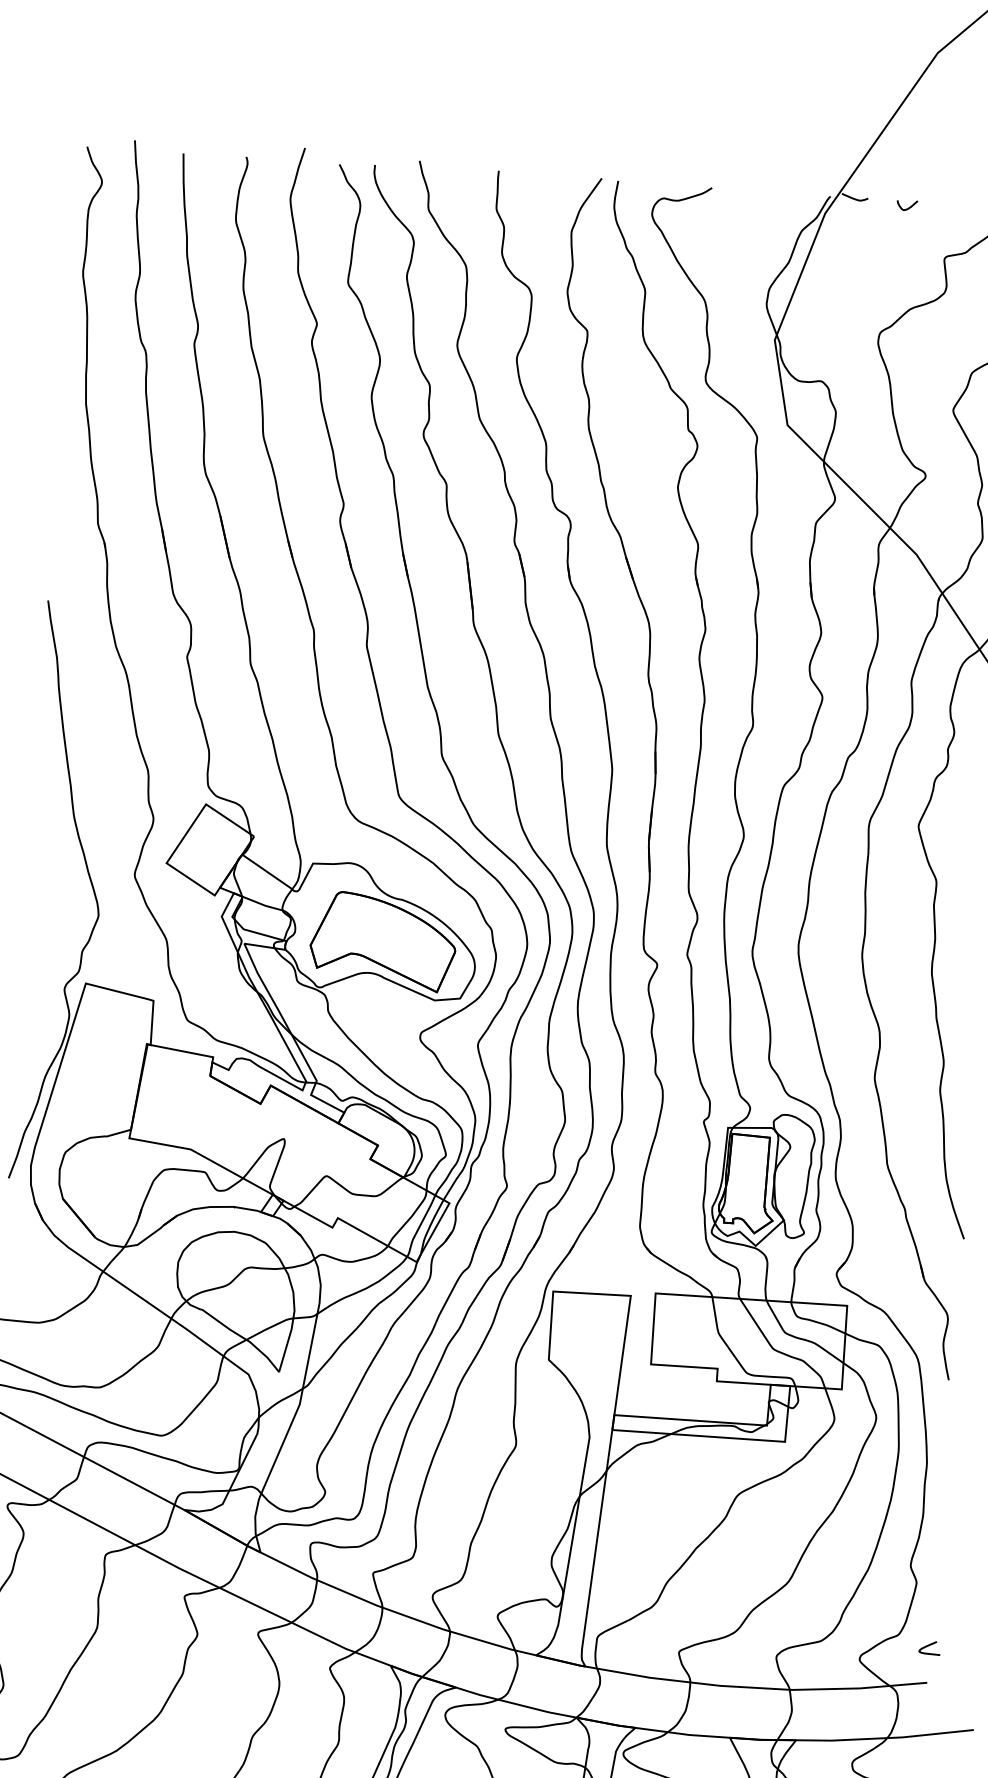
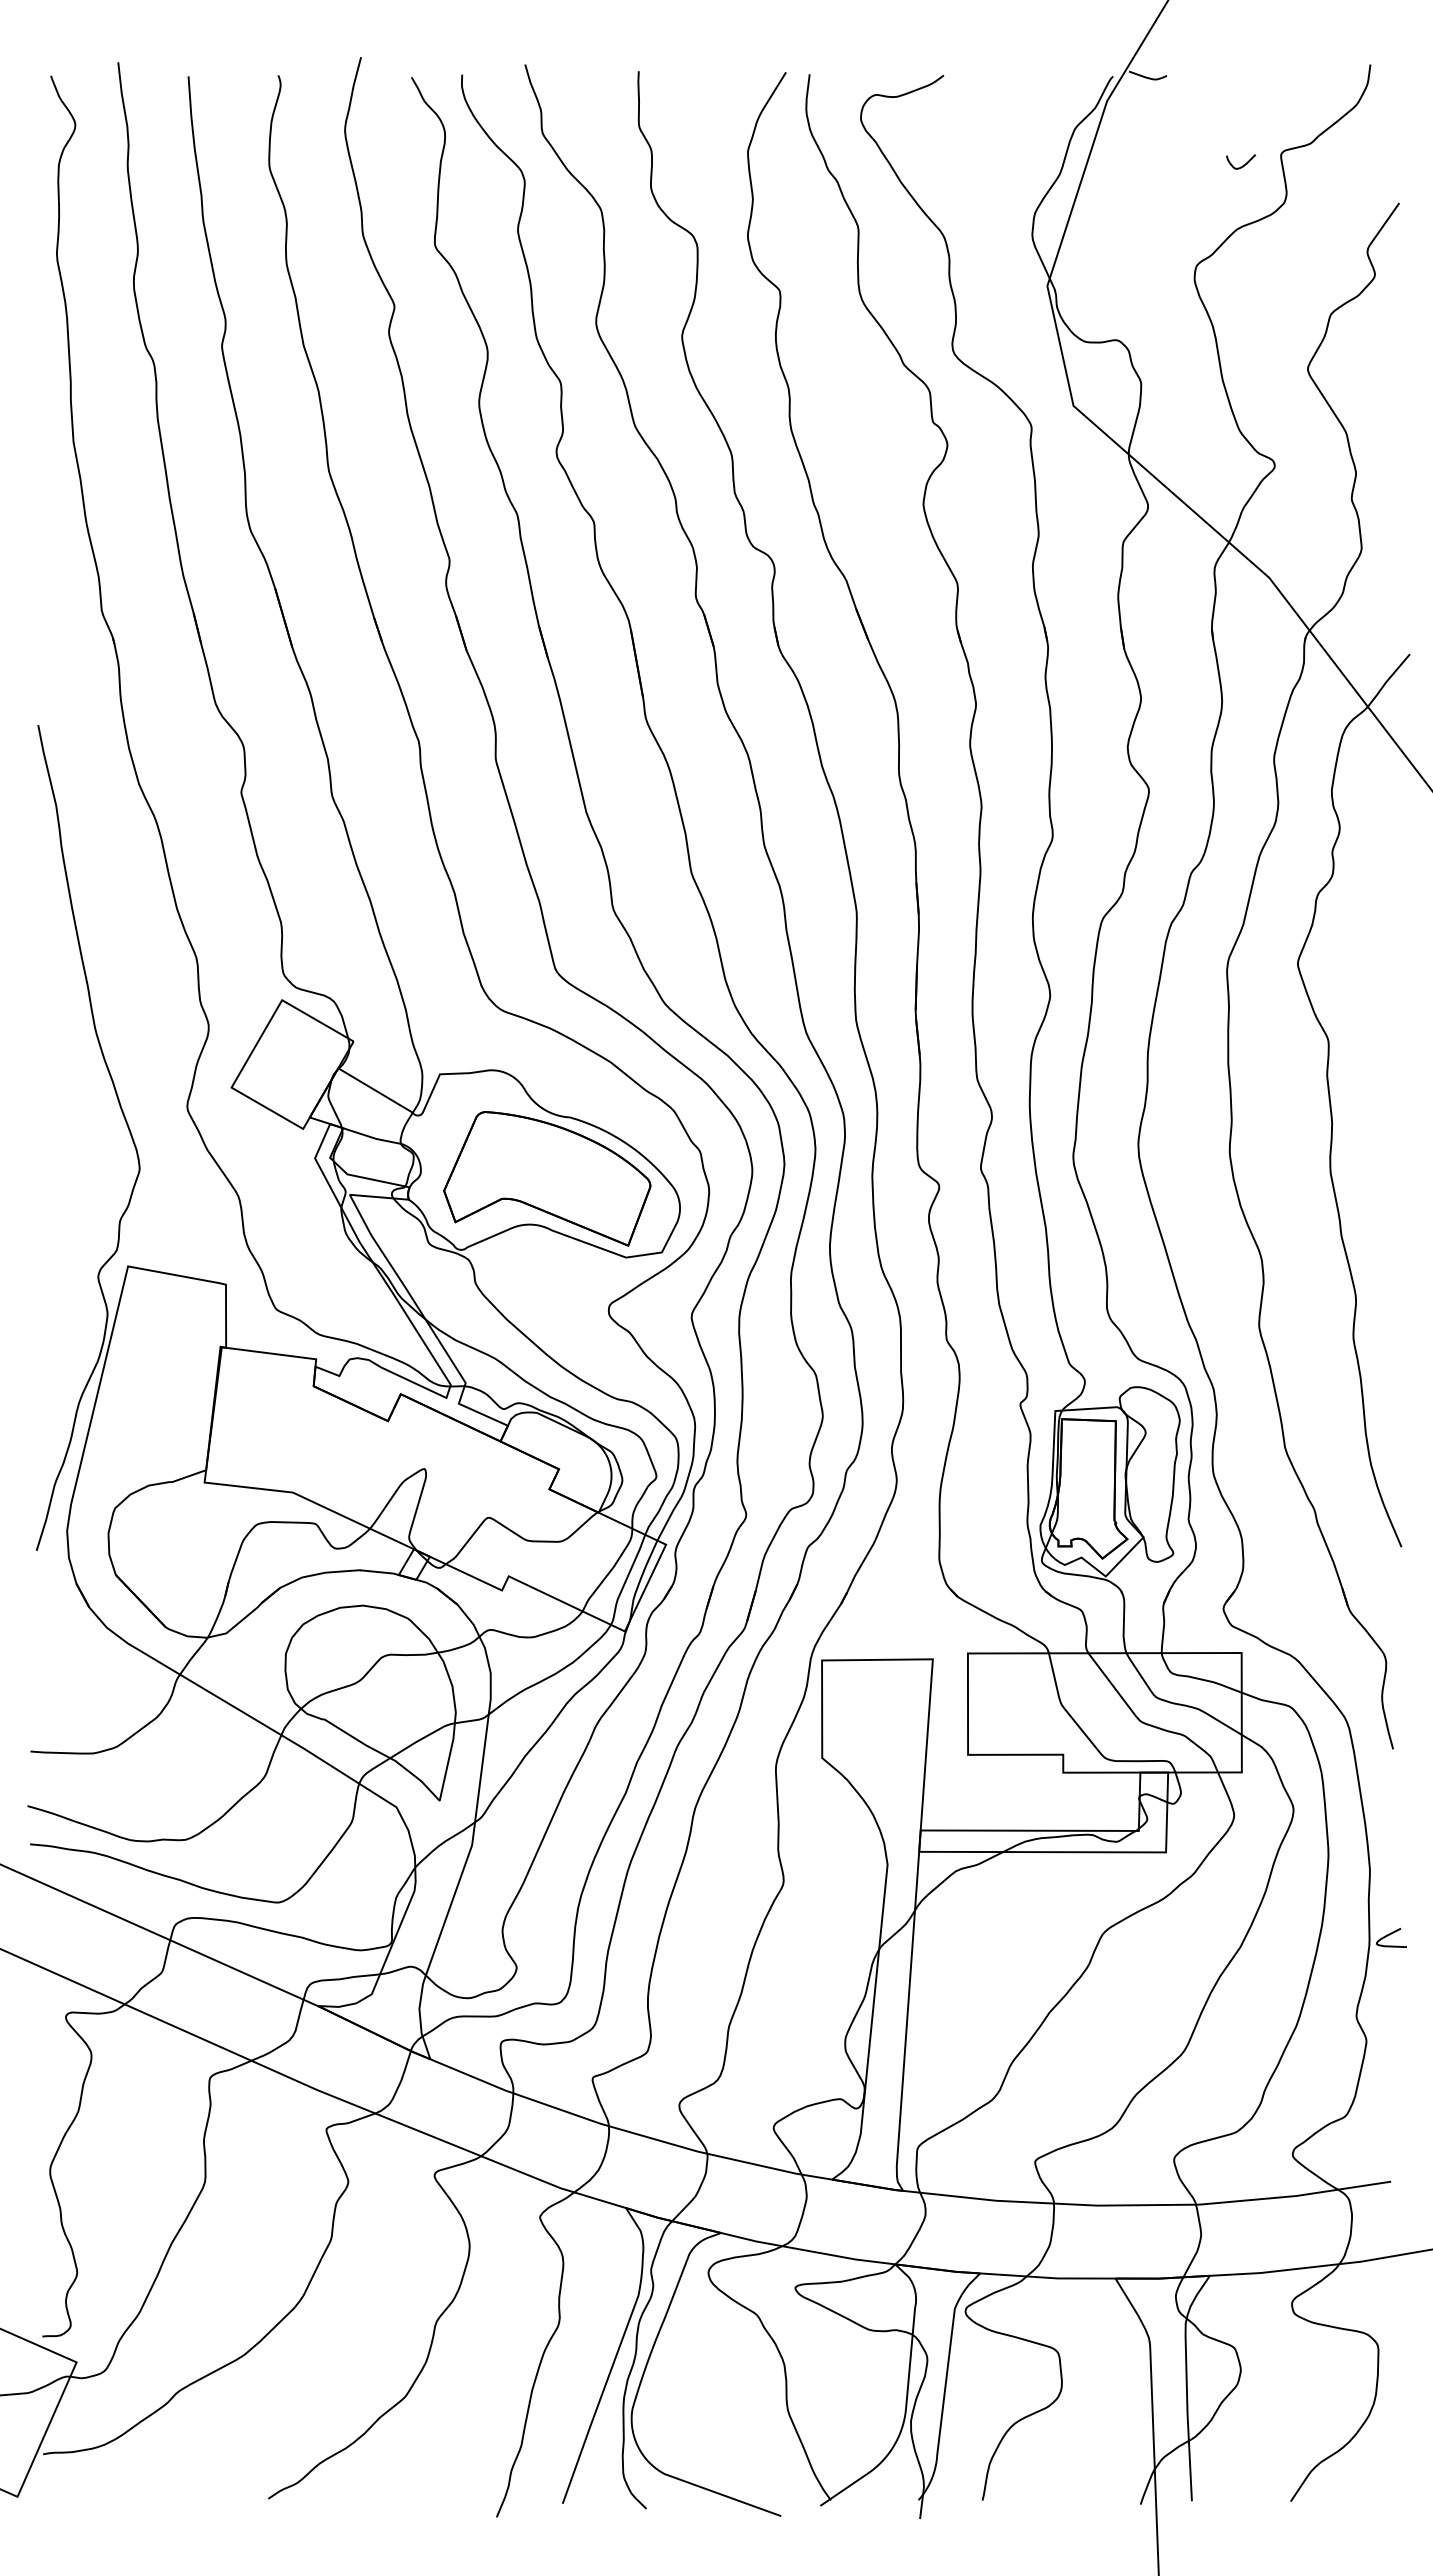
curve: (908, 207) -> (1243, 164), moved
curve: (928, 1646) -> (1389, 1935), moved

